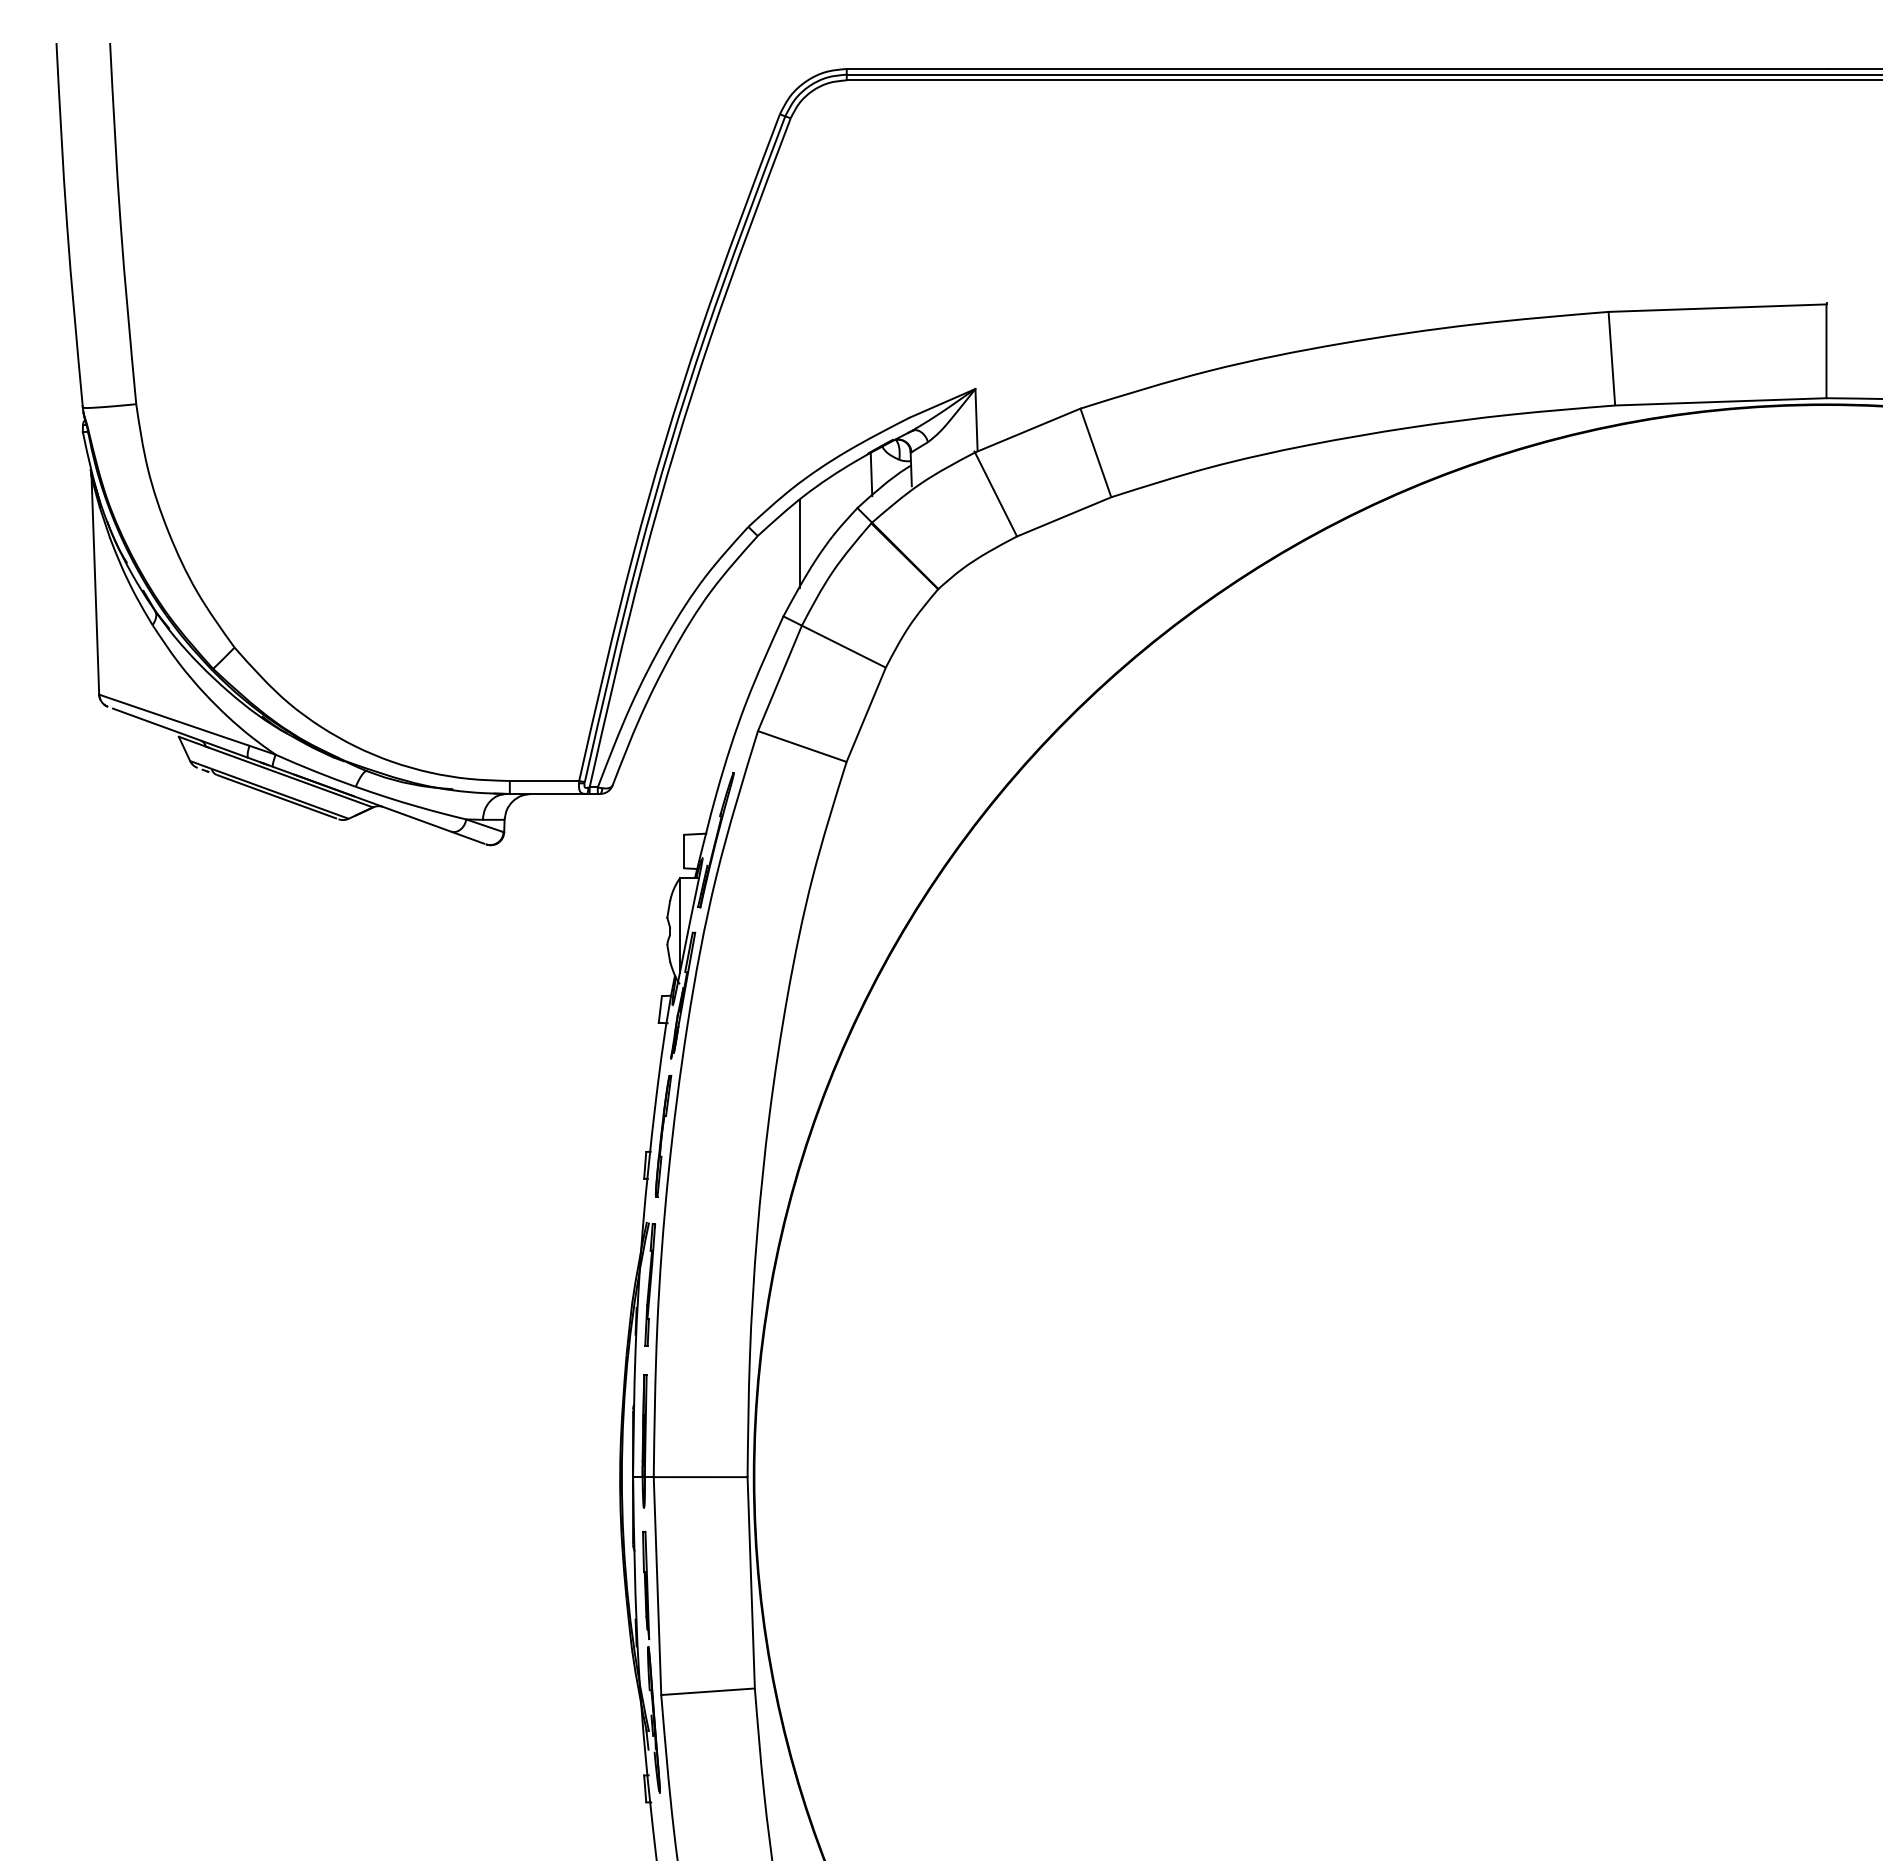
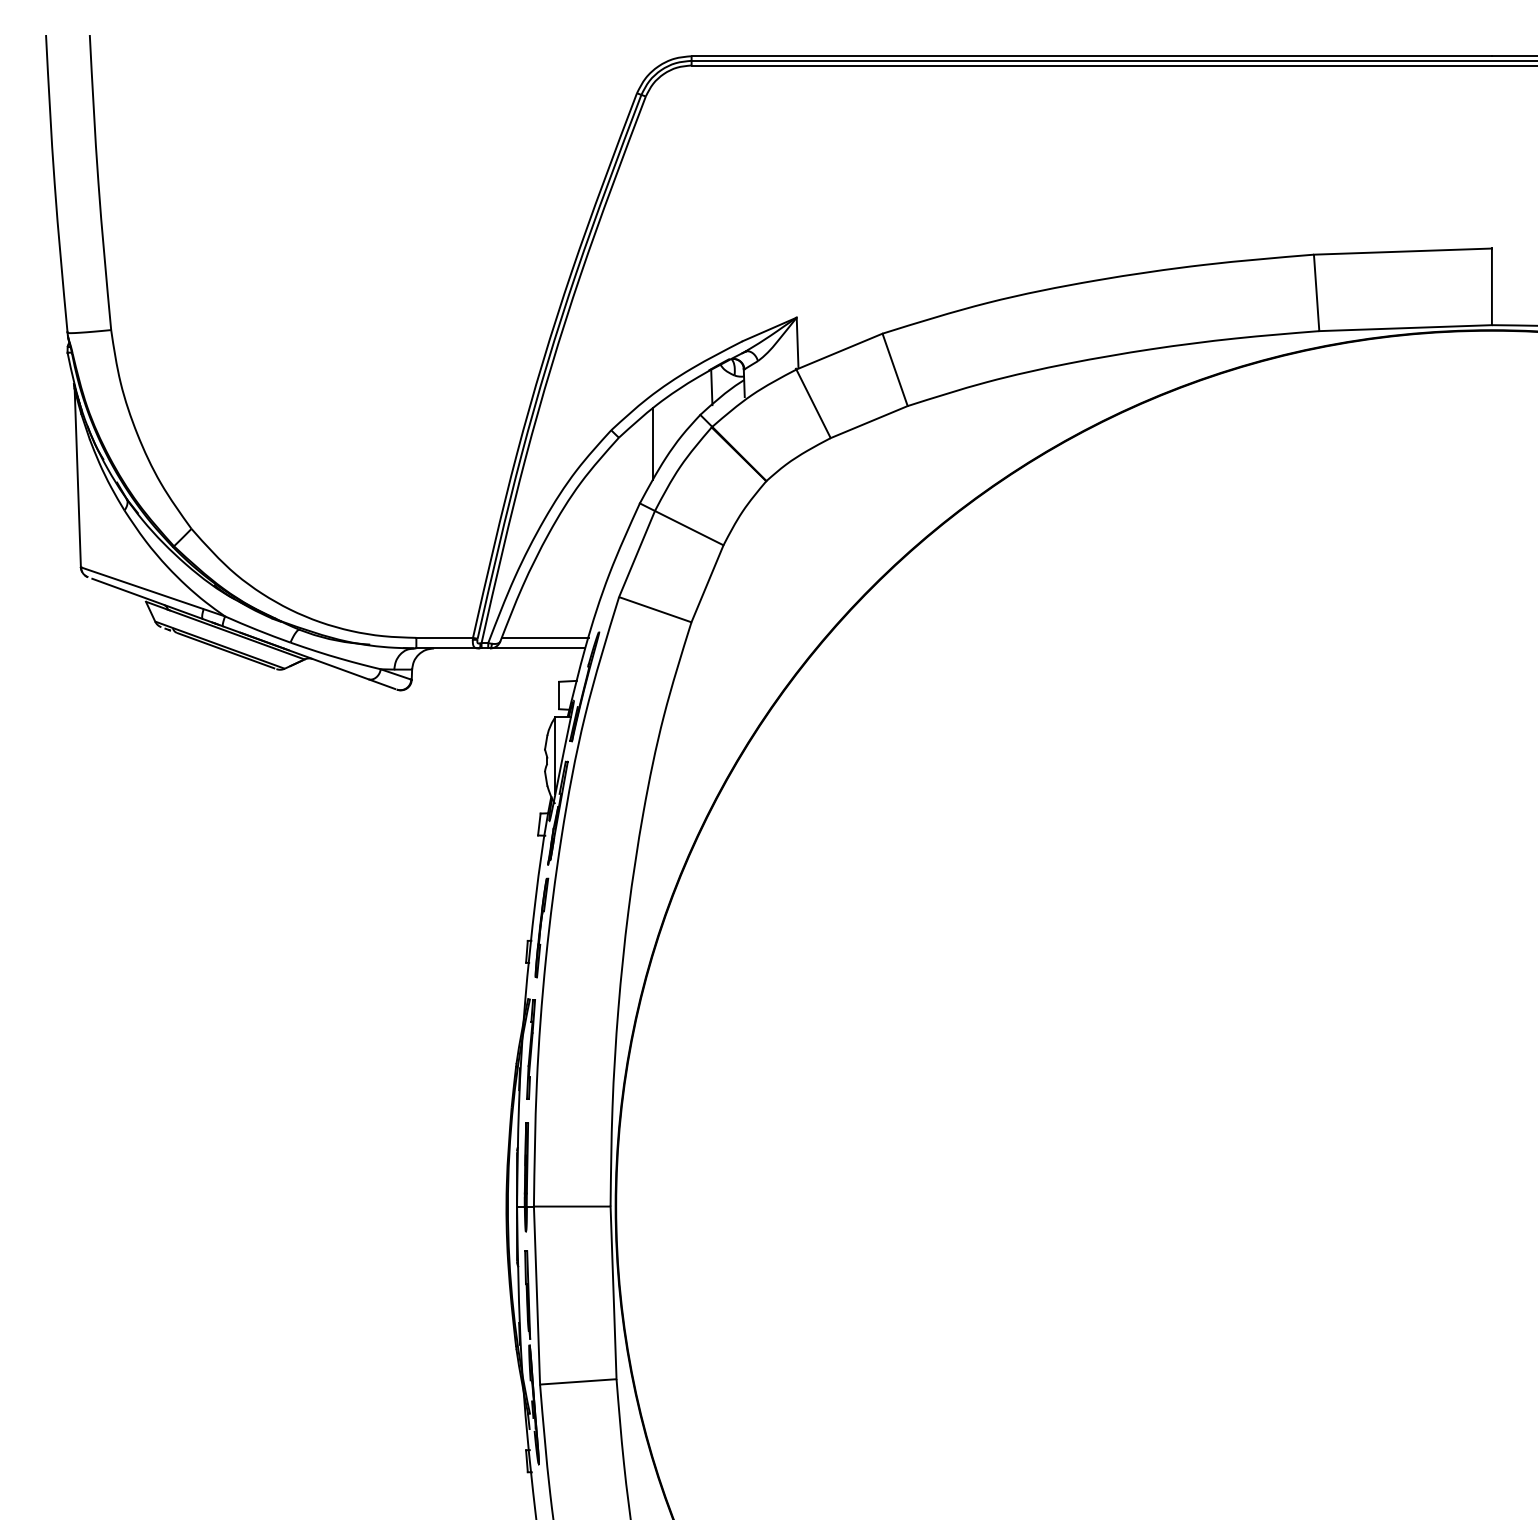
line: (667, 781) -> (545, 638), added
line: (659, 793) -> (538, 648), added

